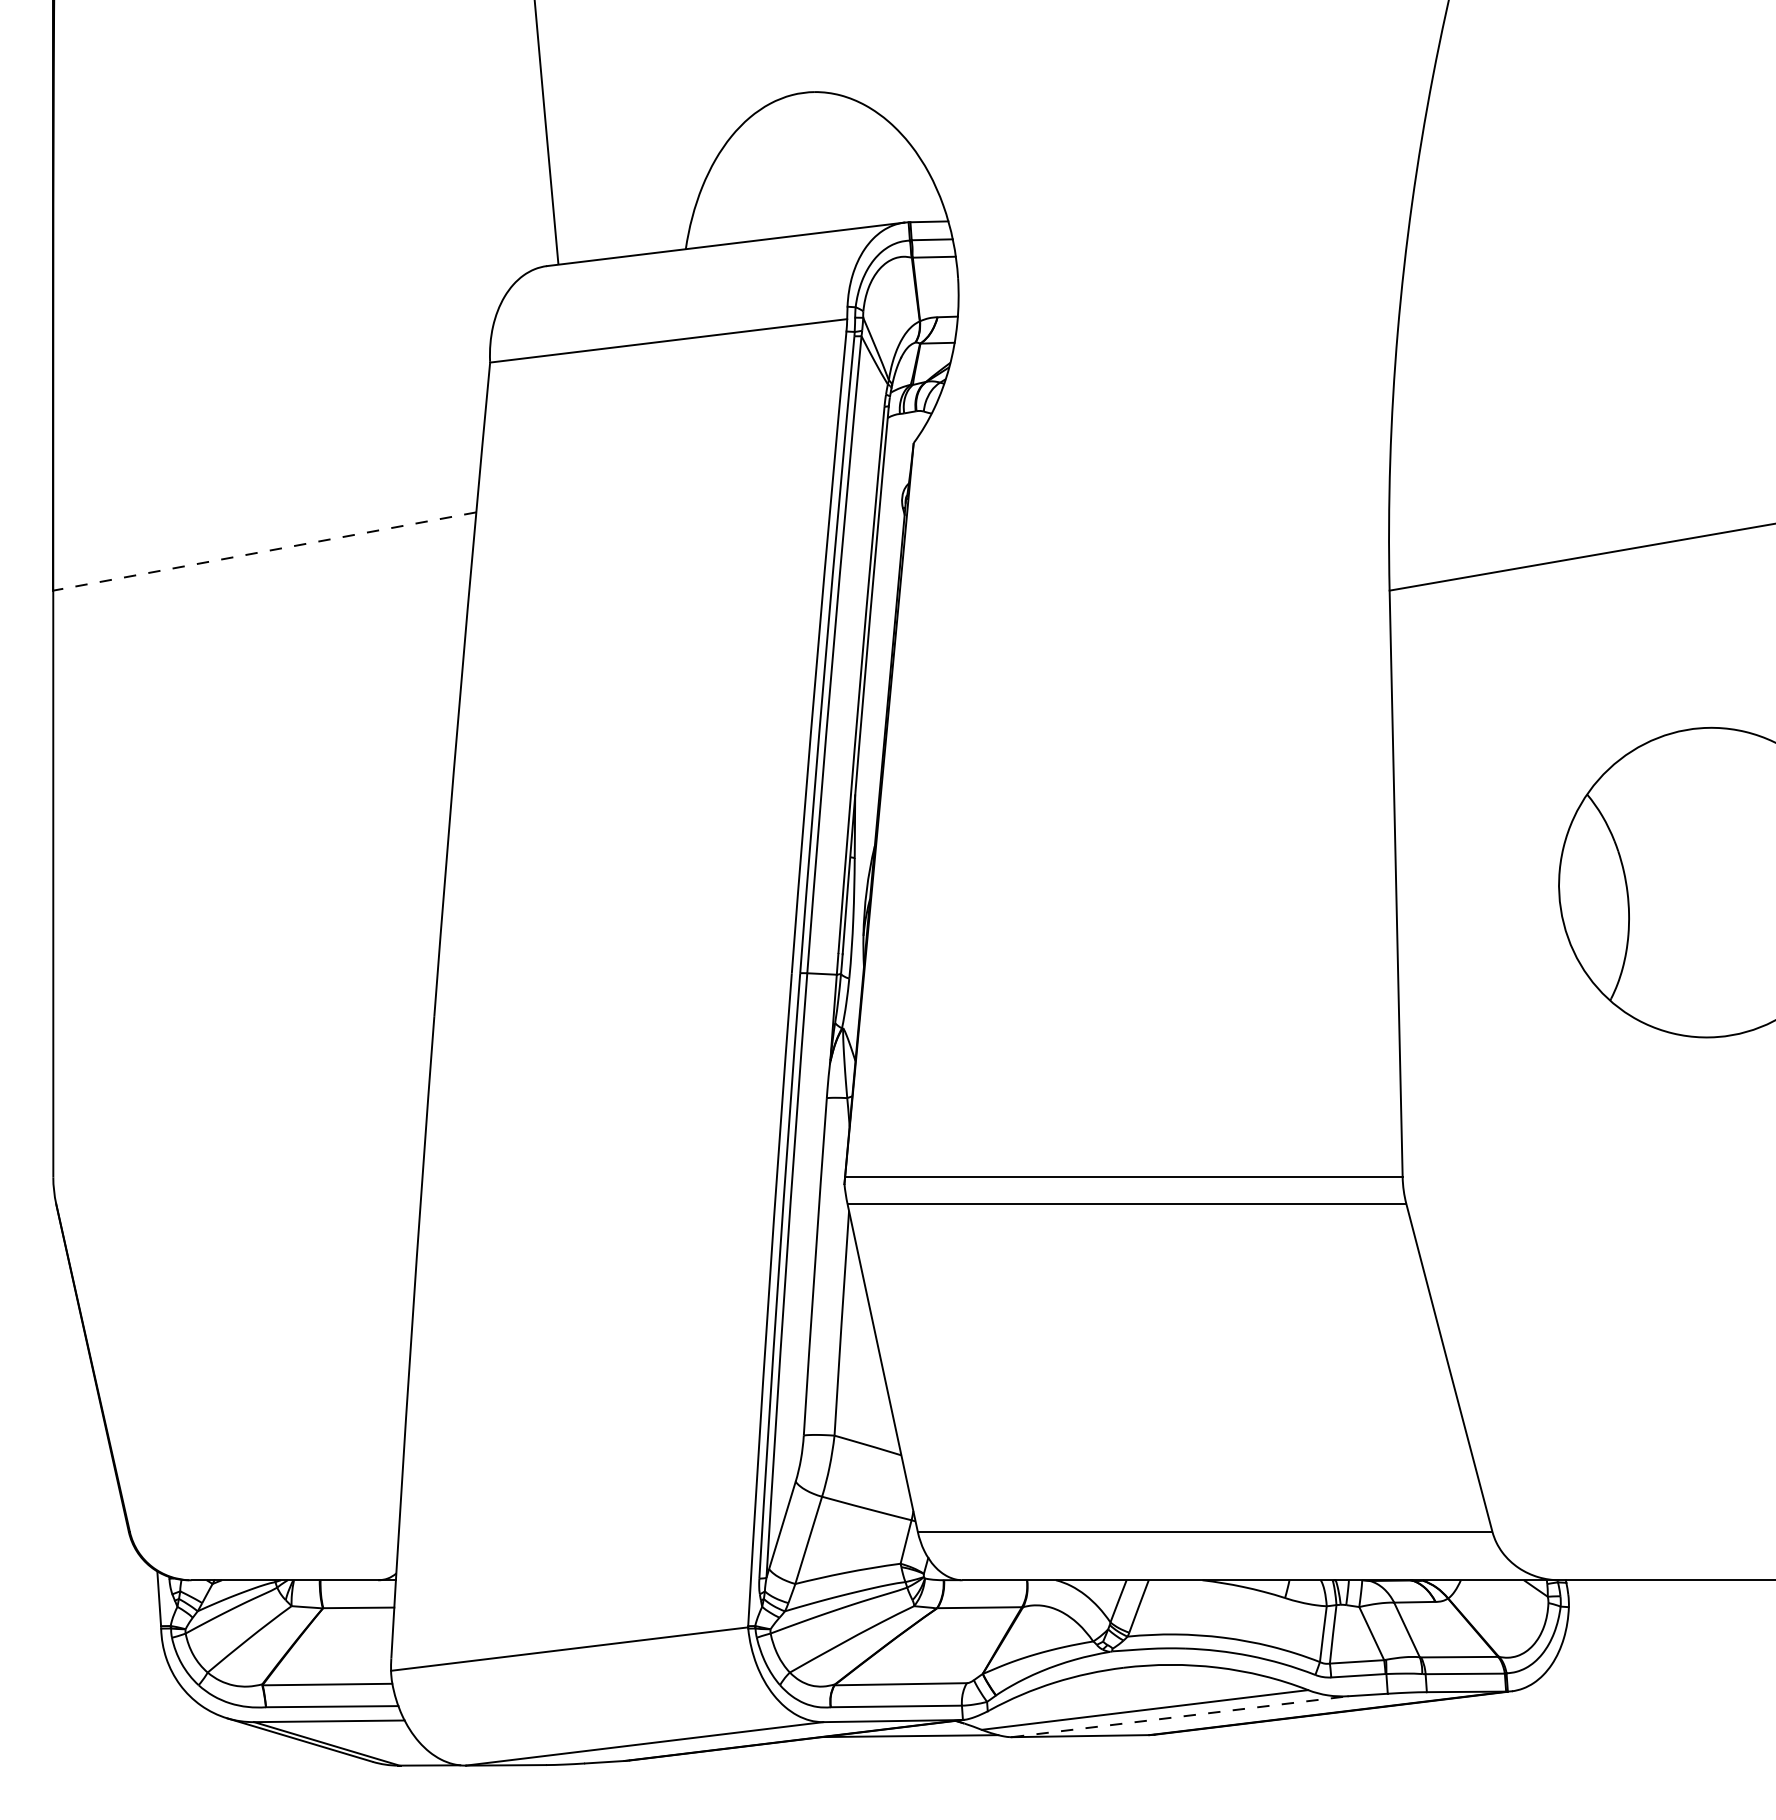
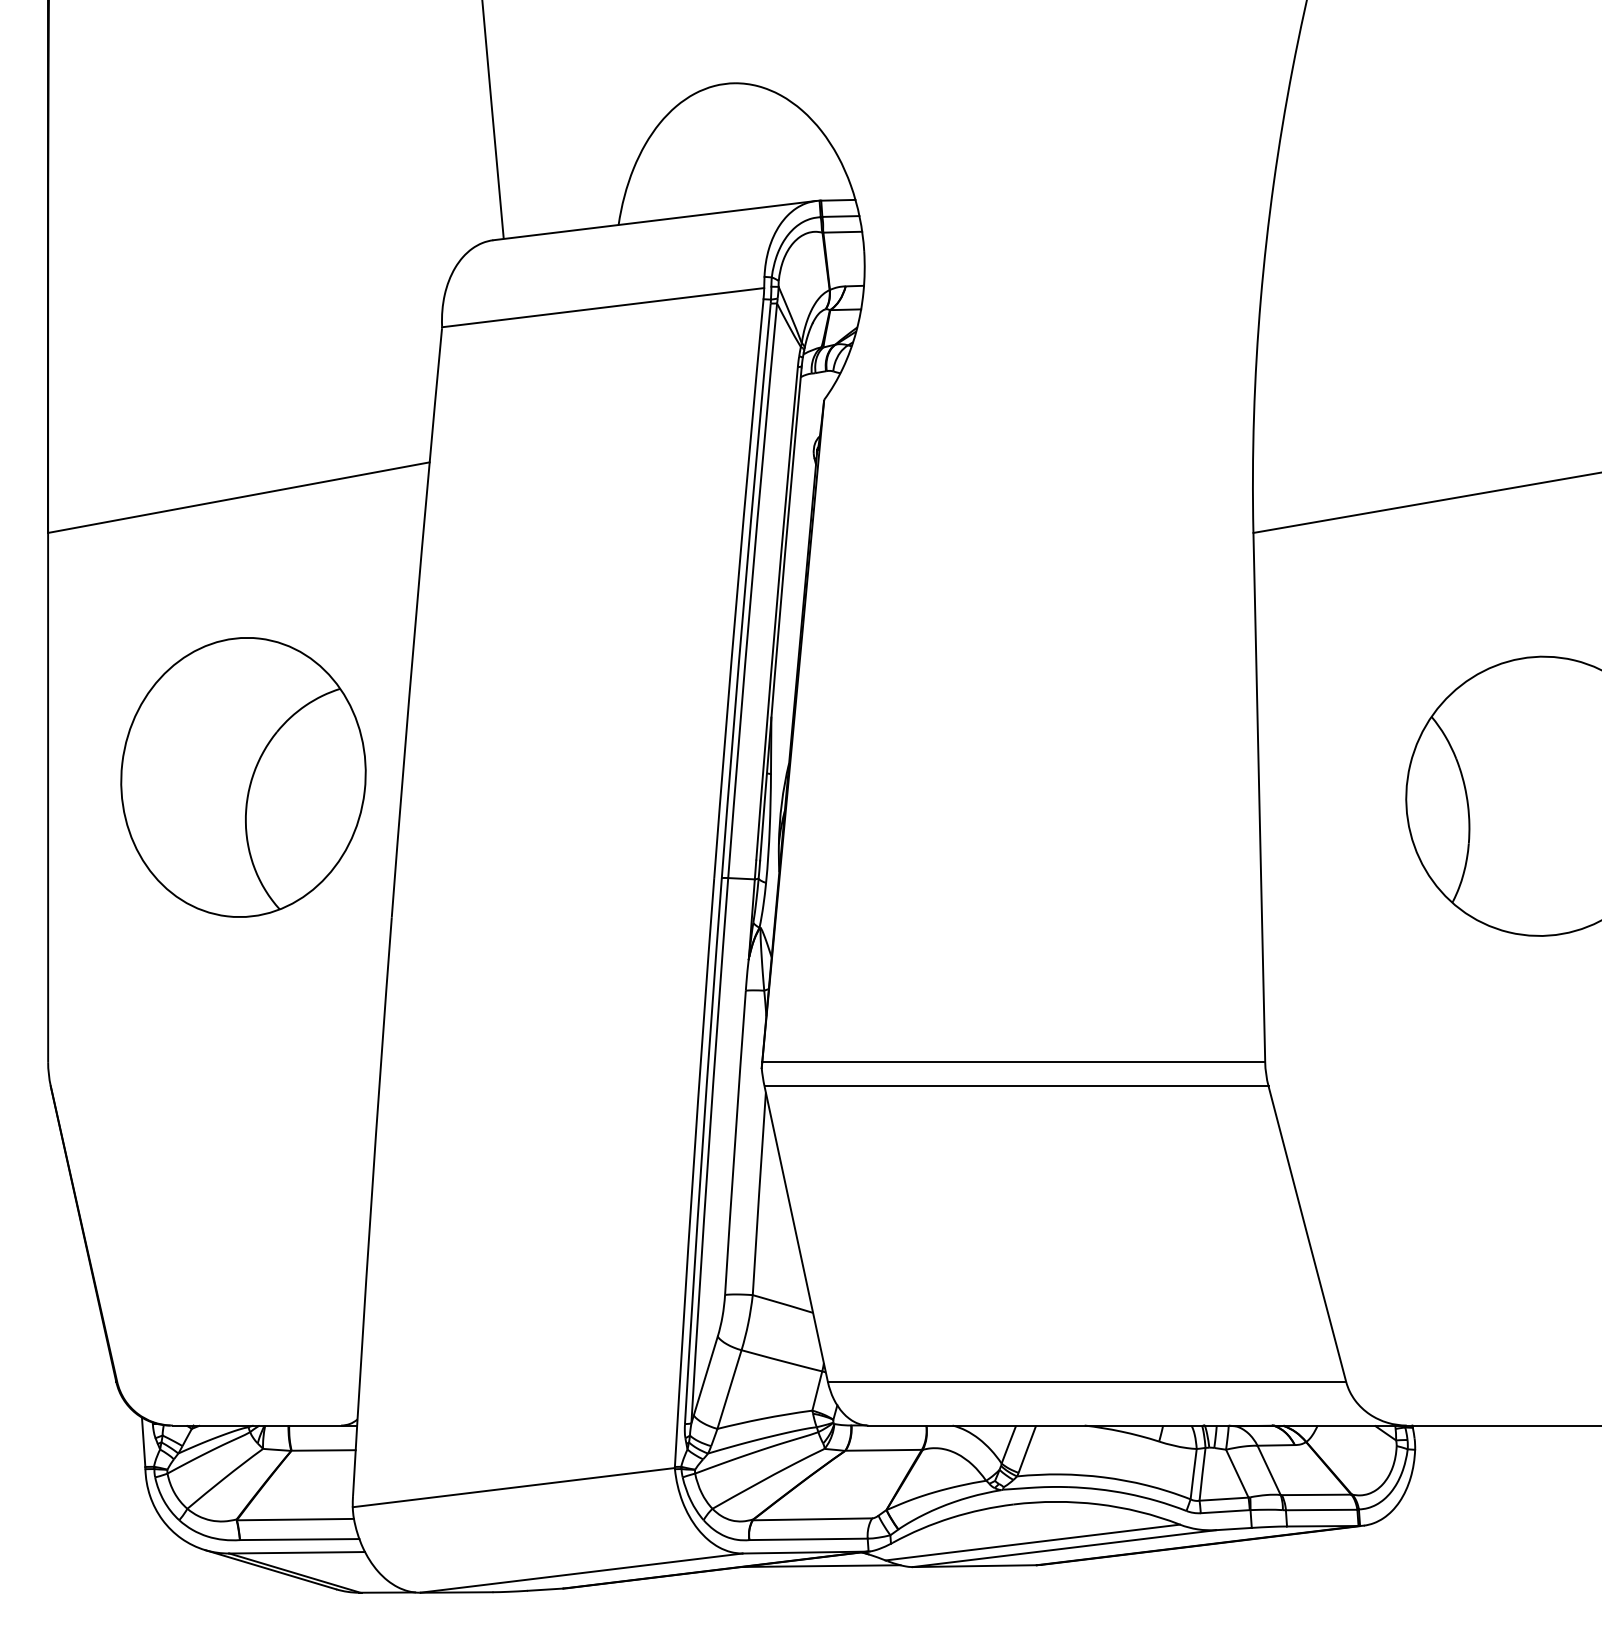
line: (264, 551) -> (238, 497), dashed -> solid
part: (269, 861) -> (243, 777), added
line: (1180, 1716) -> (1064, 1548), dashed -> solid

